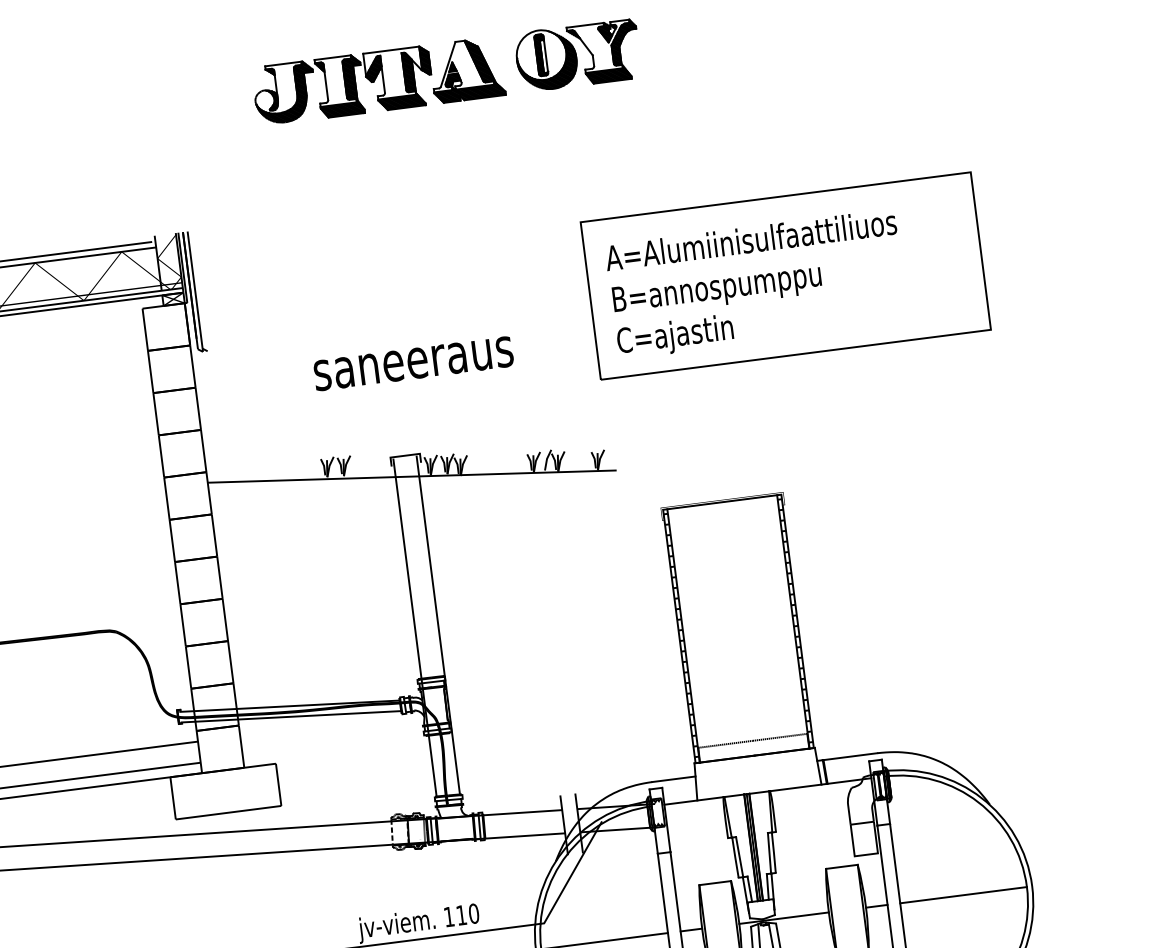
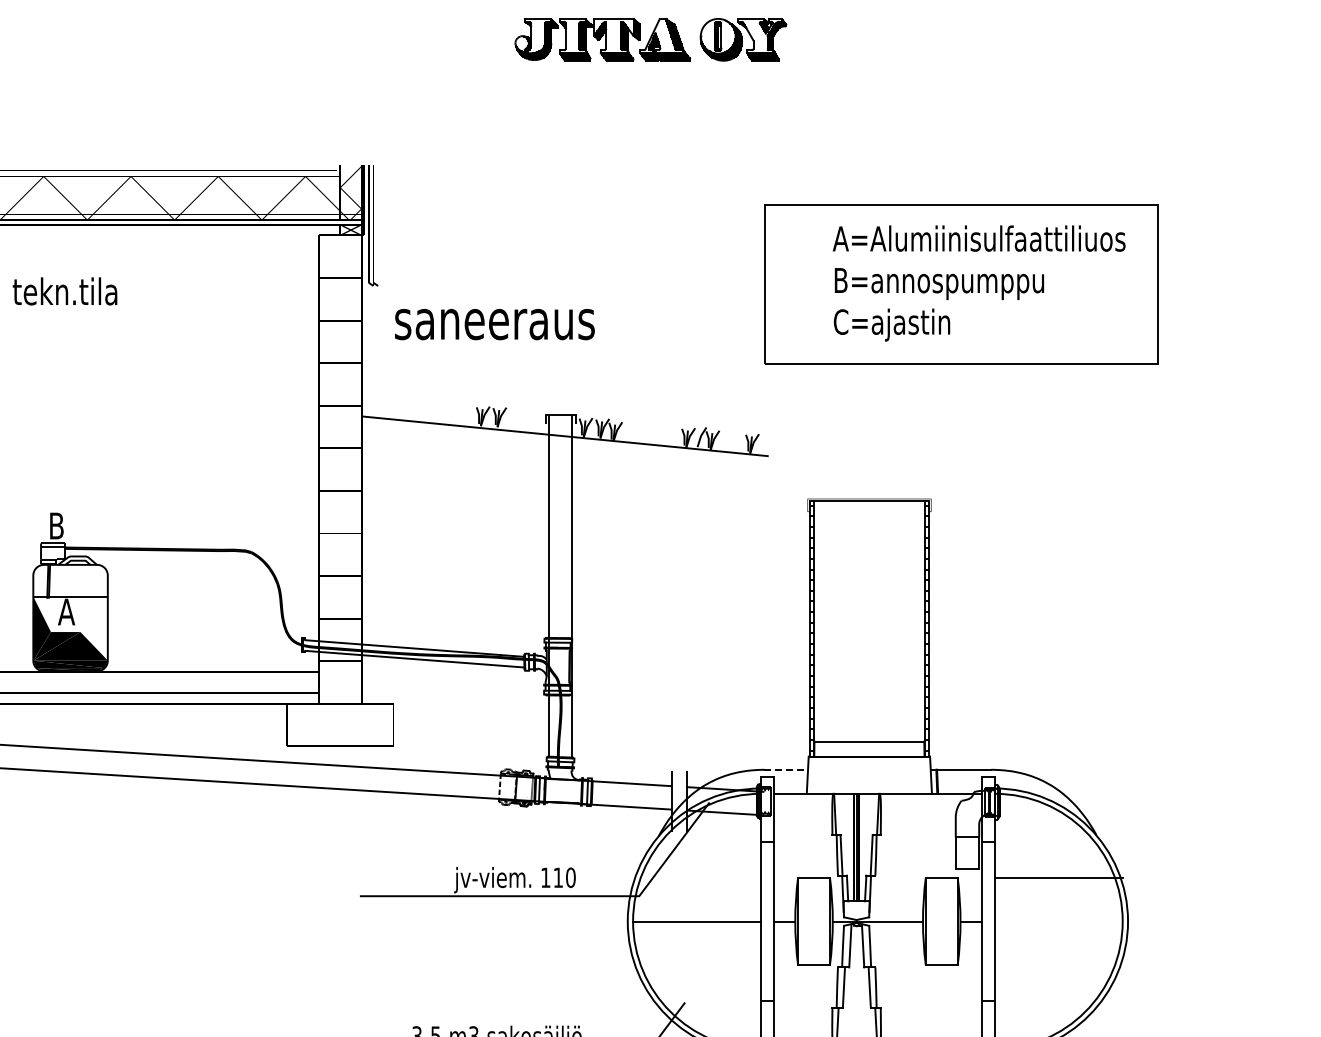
part: (446, 72) -> (650, 39), size x0.7
text: (755, 284) -> (978, 283), moved
text: (413, 363) -> (494, 324), moved
line: (674, 778) -> (786, 769), solid -> dashed
line: (963, 895) -> (1058, 877), moved

